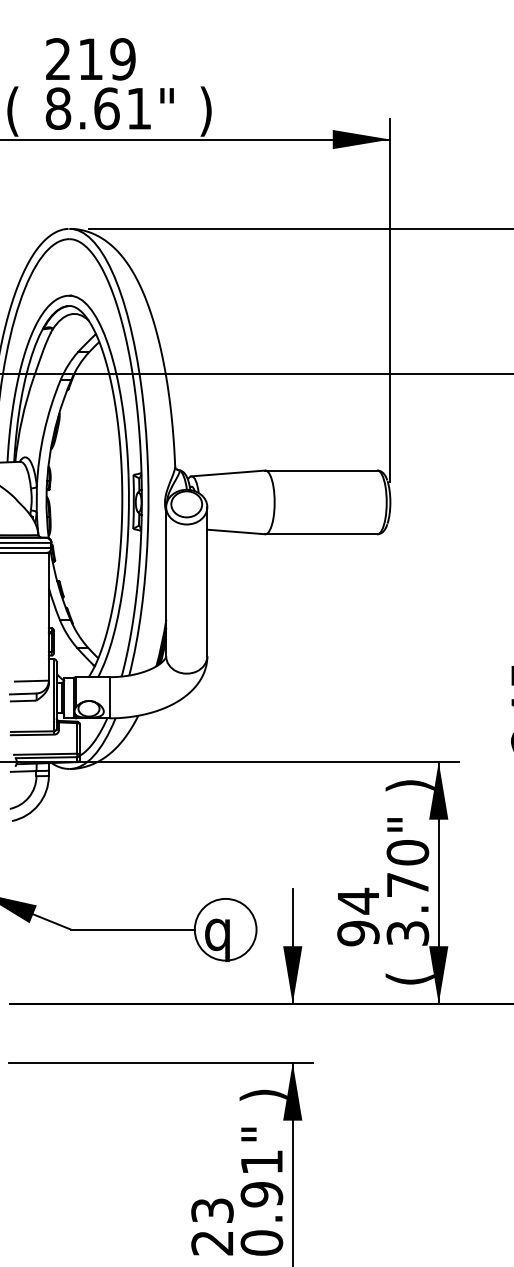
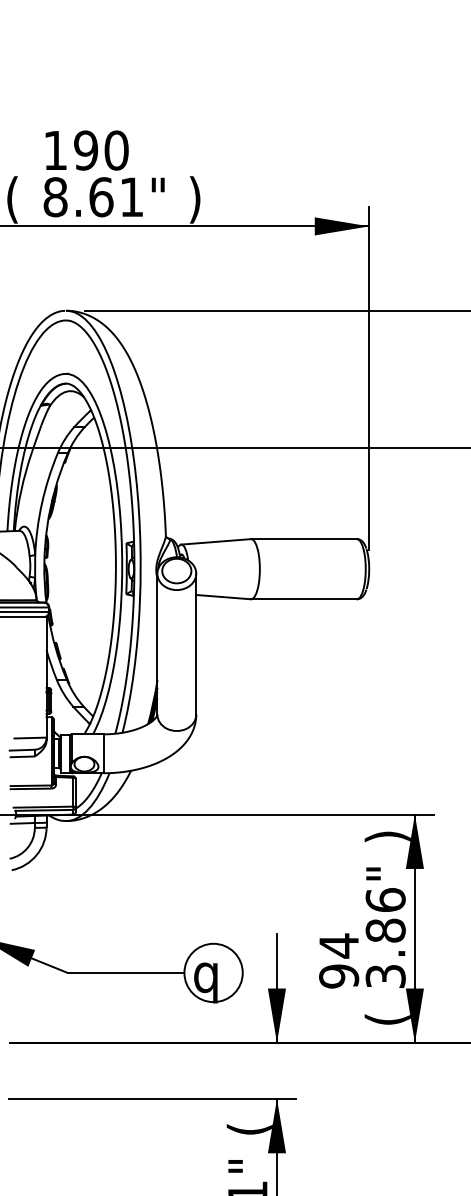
text: (90, 59) -> (85, 150), 219 -> 190
text: (407, 868) -> (385, 915), 3.70" -> 3.86"
text: (263, 1094) -> (249, 1128), ) -> (

